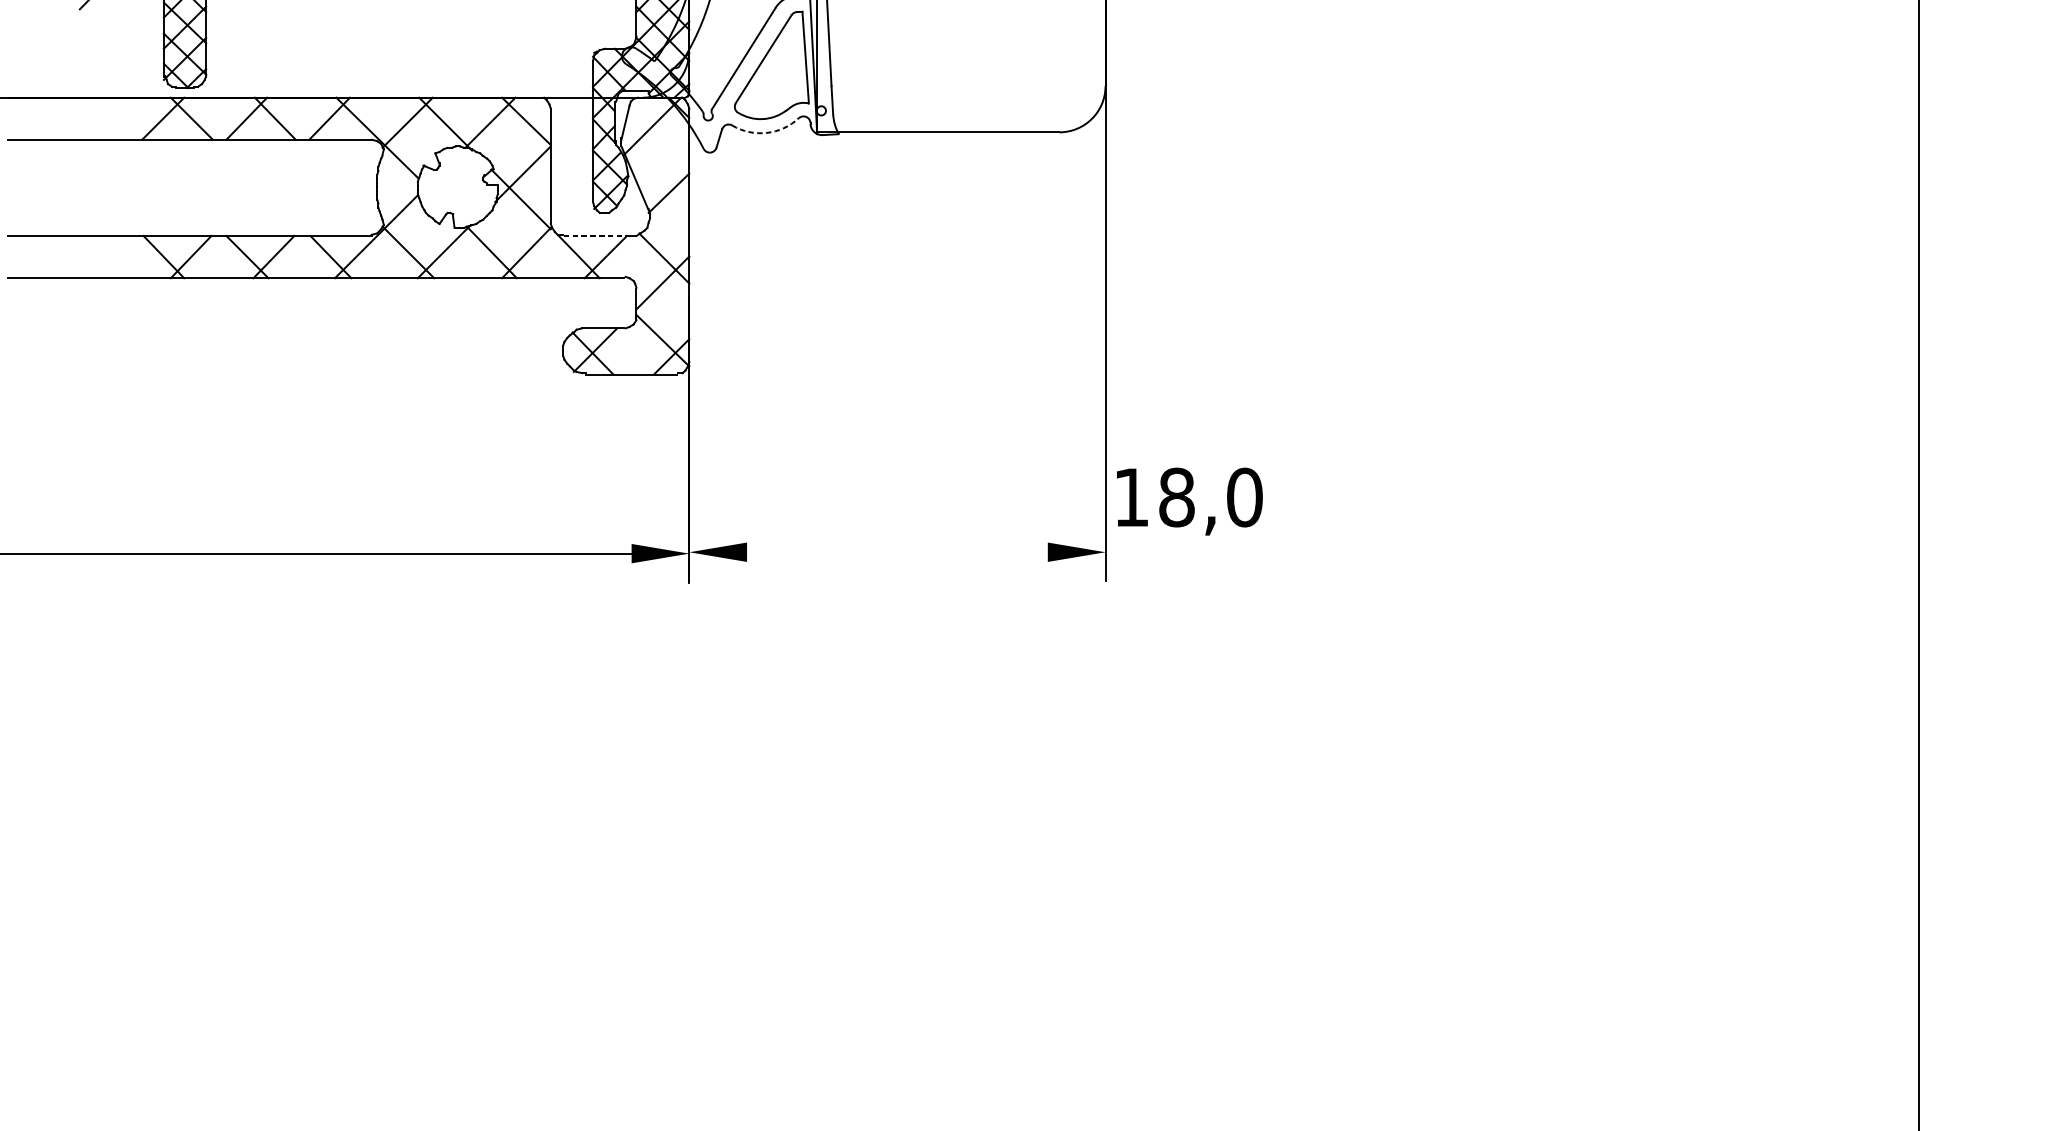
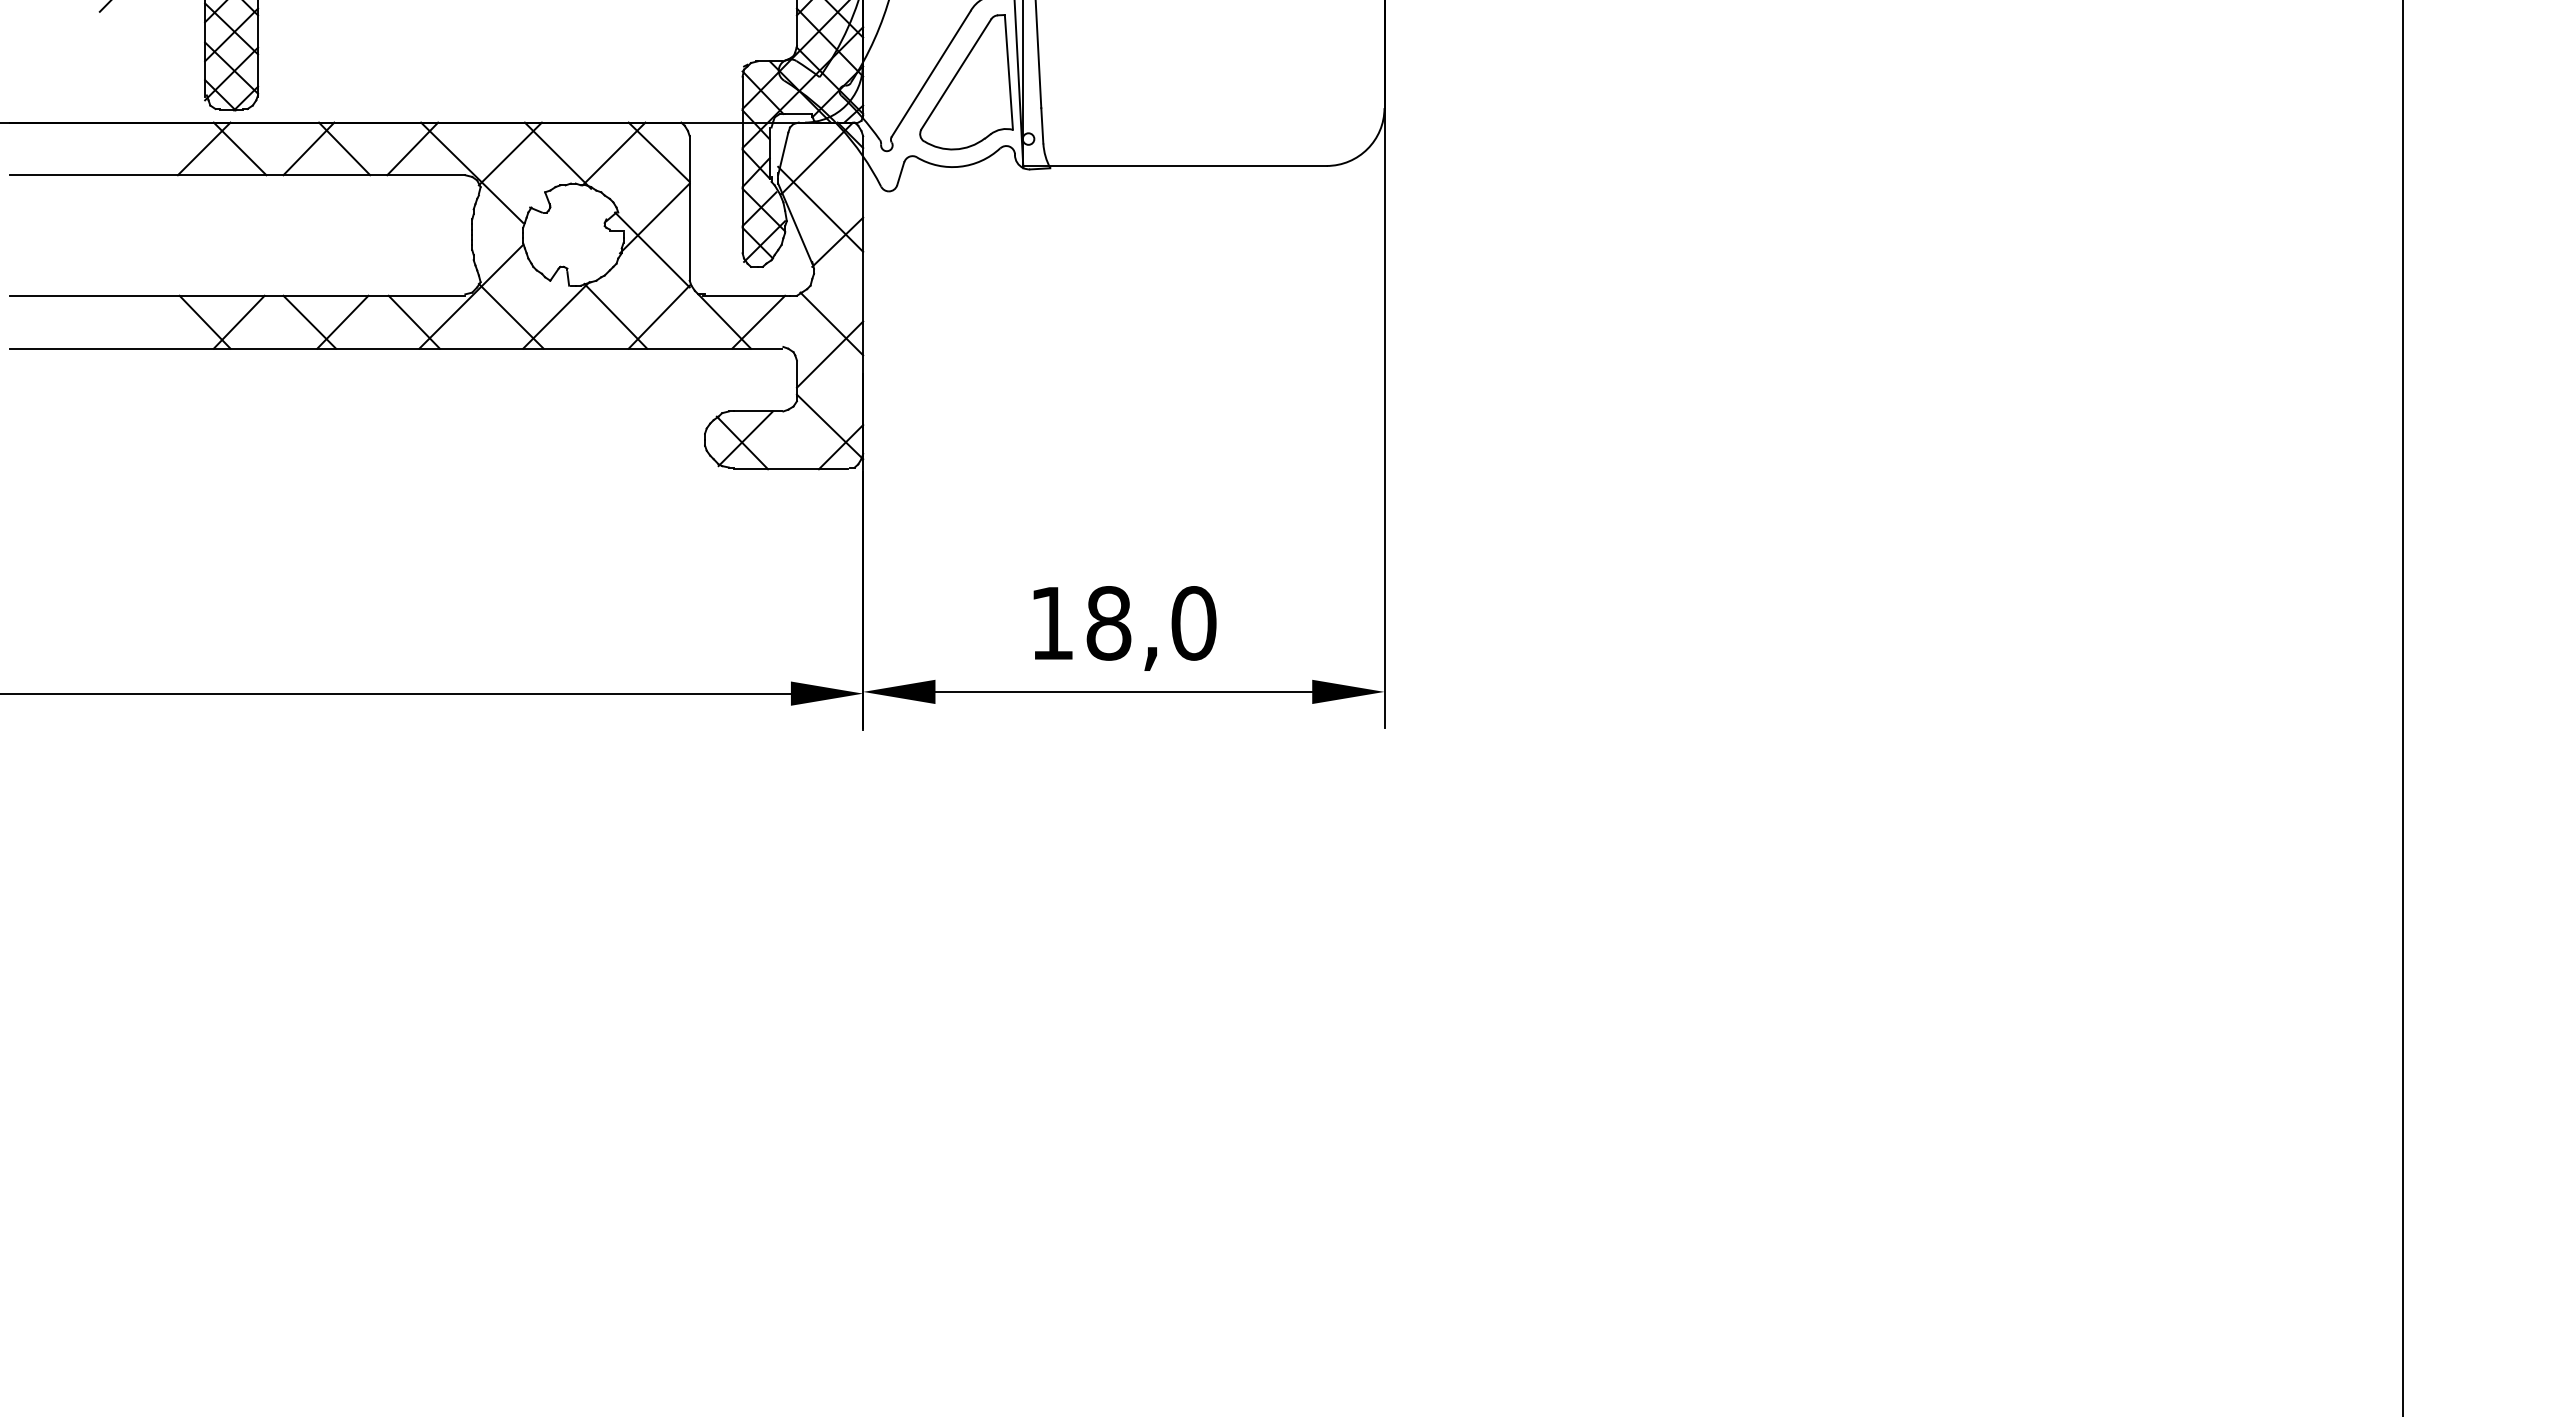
arc: (767, 132) -> (960, 166), dashed -> solid
line: (655, 166) -> (820, 208), added
line: (596, 235) -> (746, 295), dashed -> solid
text: (1189, 501) -> (1124, 628), moved
line: (897, 551) -> (1123, 691), added

